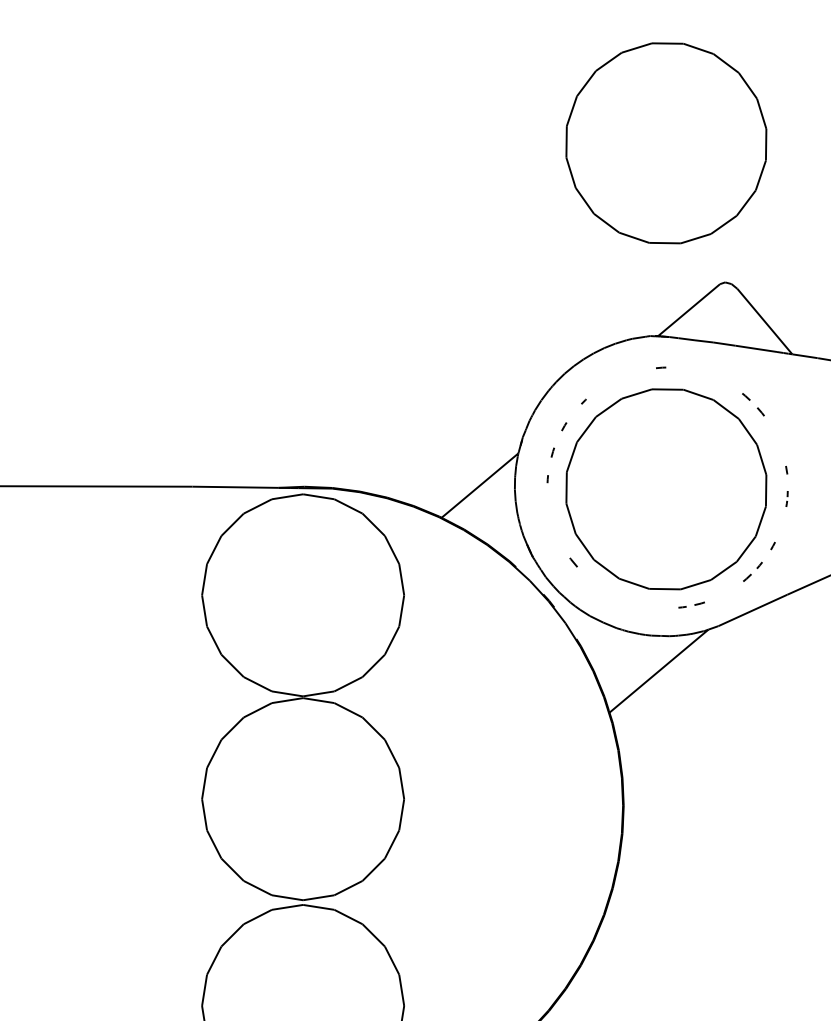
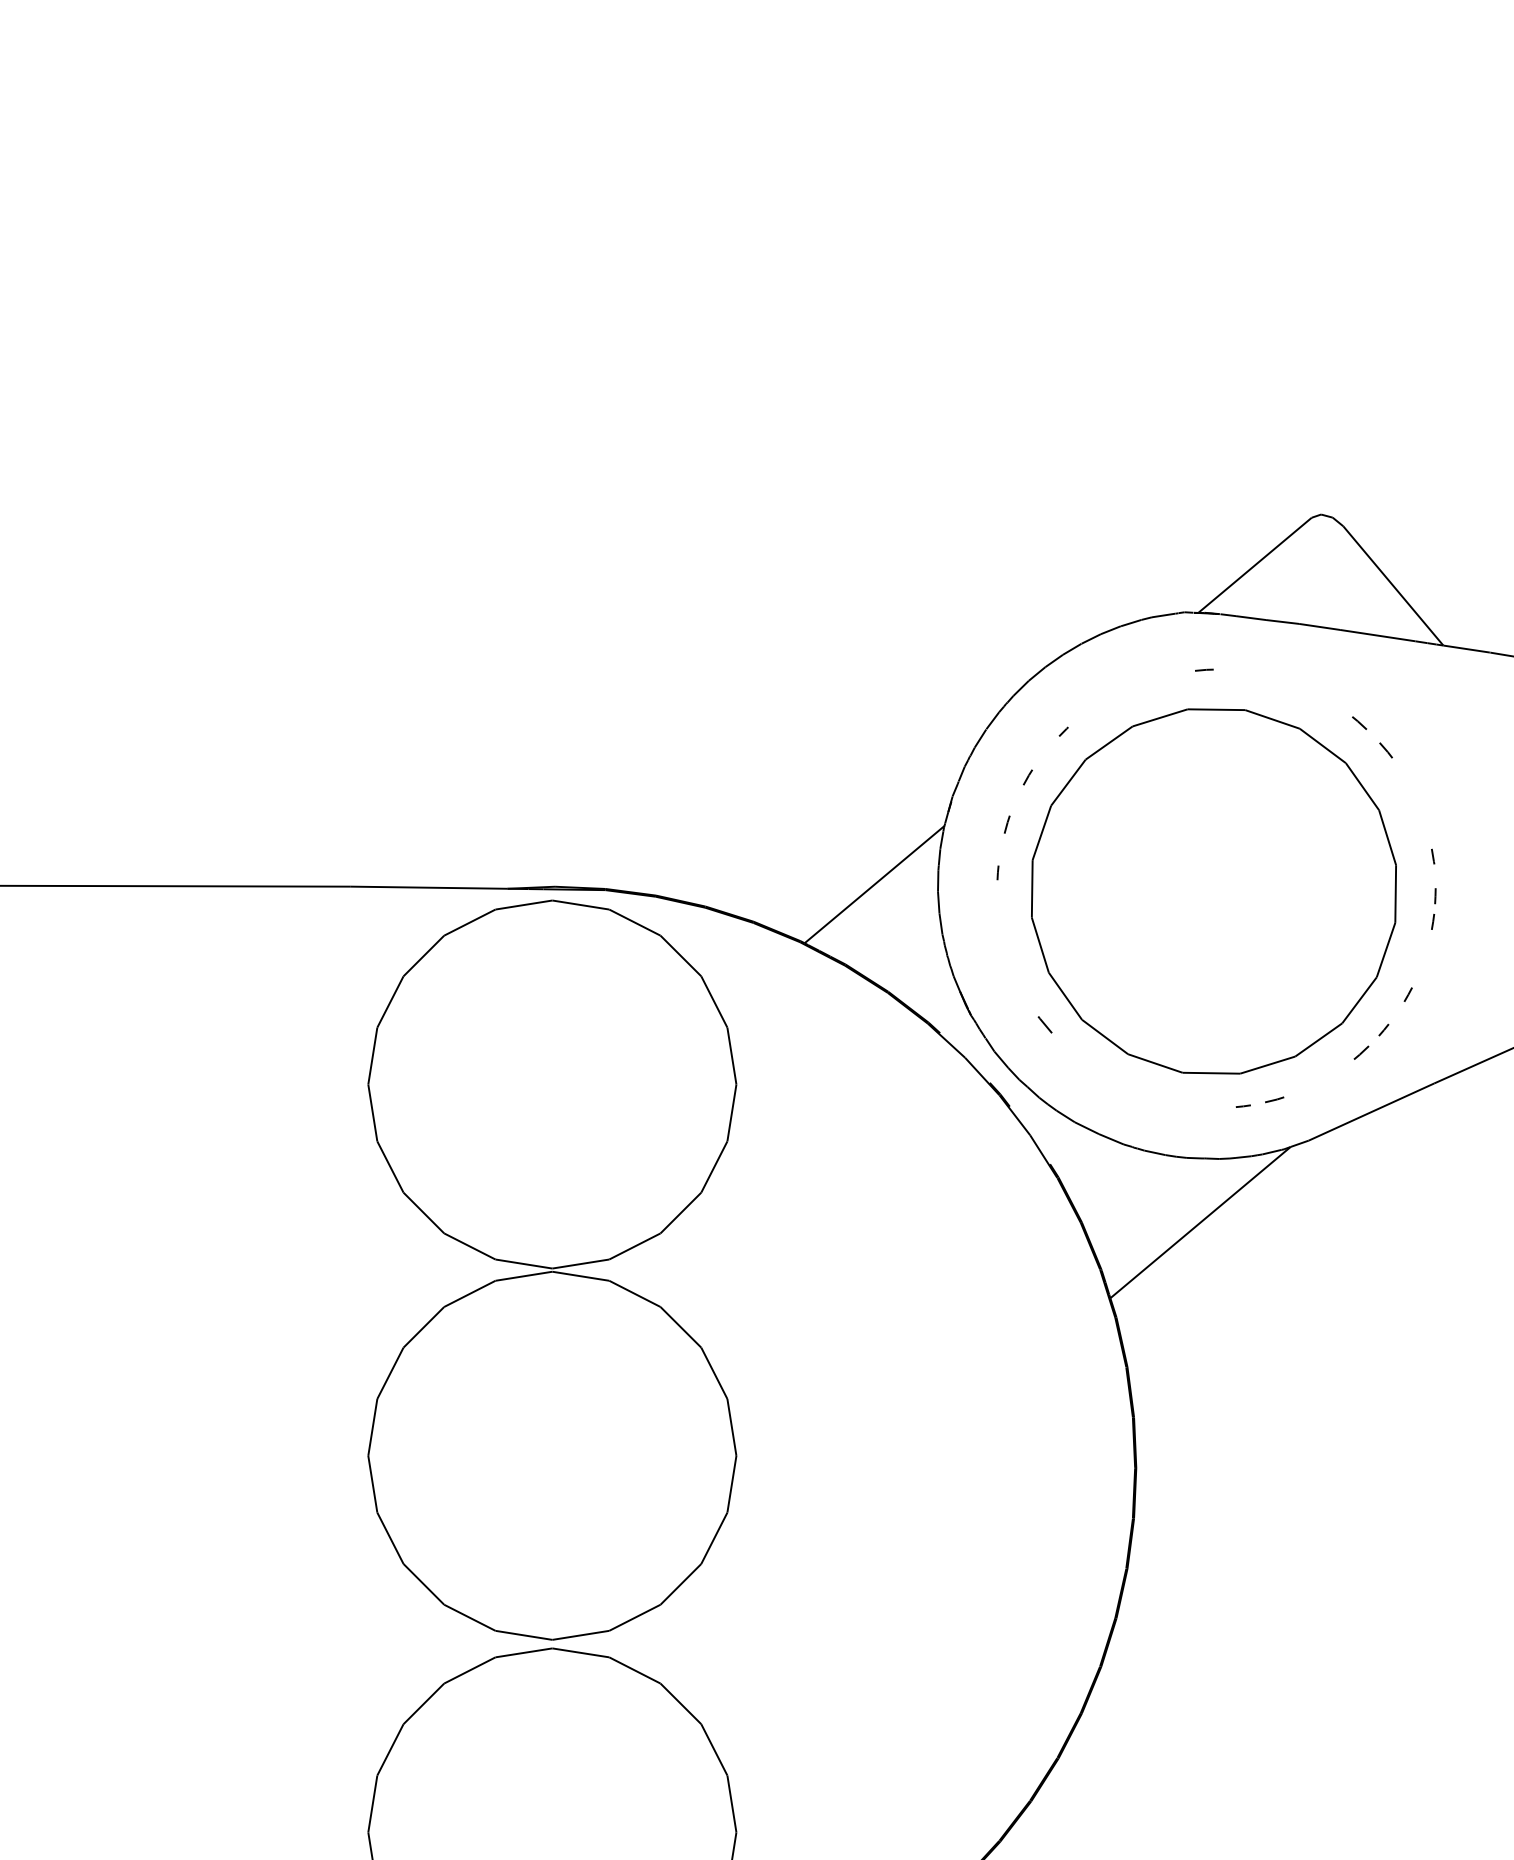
part: (666, 143) -> (1214, 261), removed
part: (786, 498) -> (1432, 908), size x1.43

